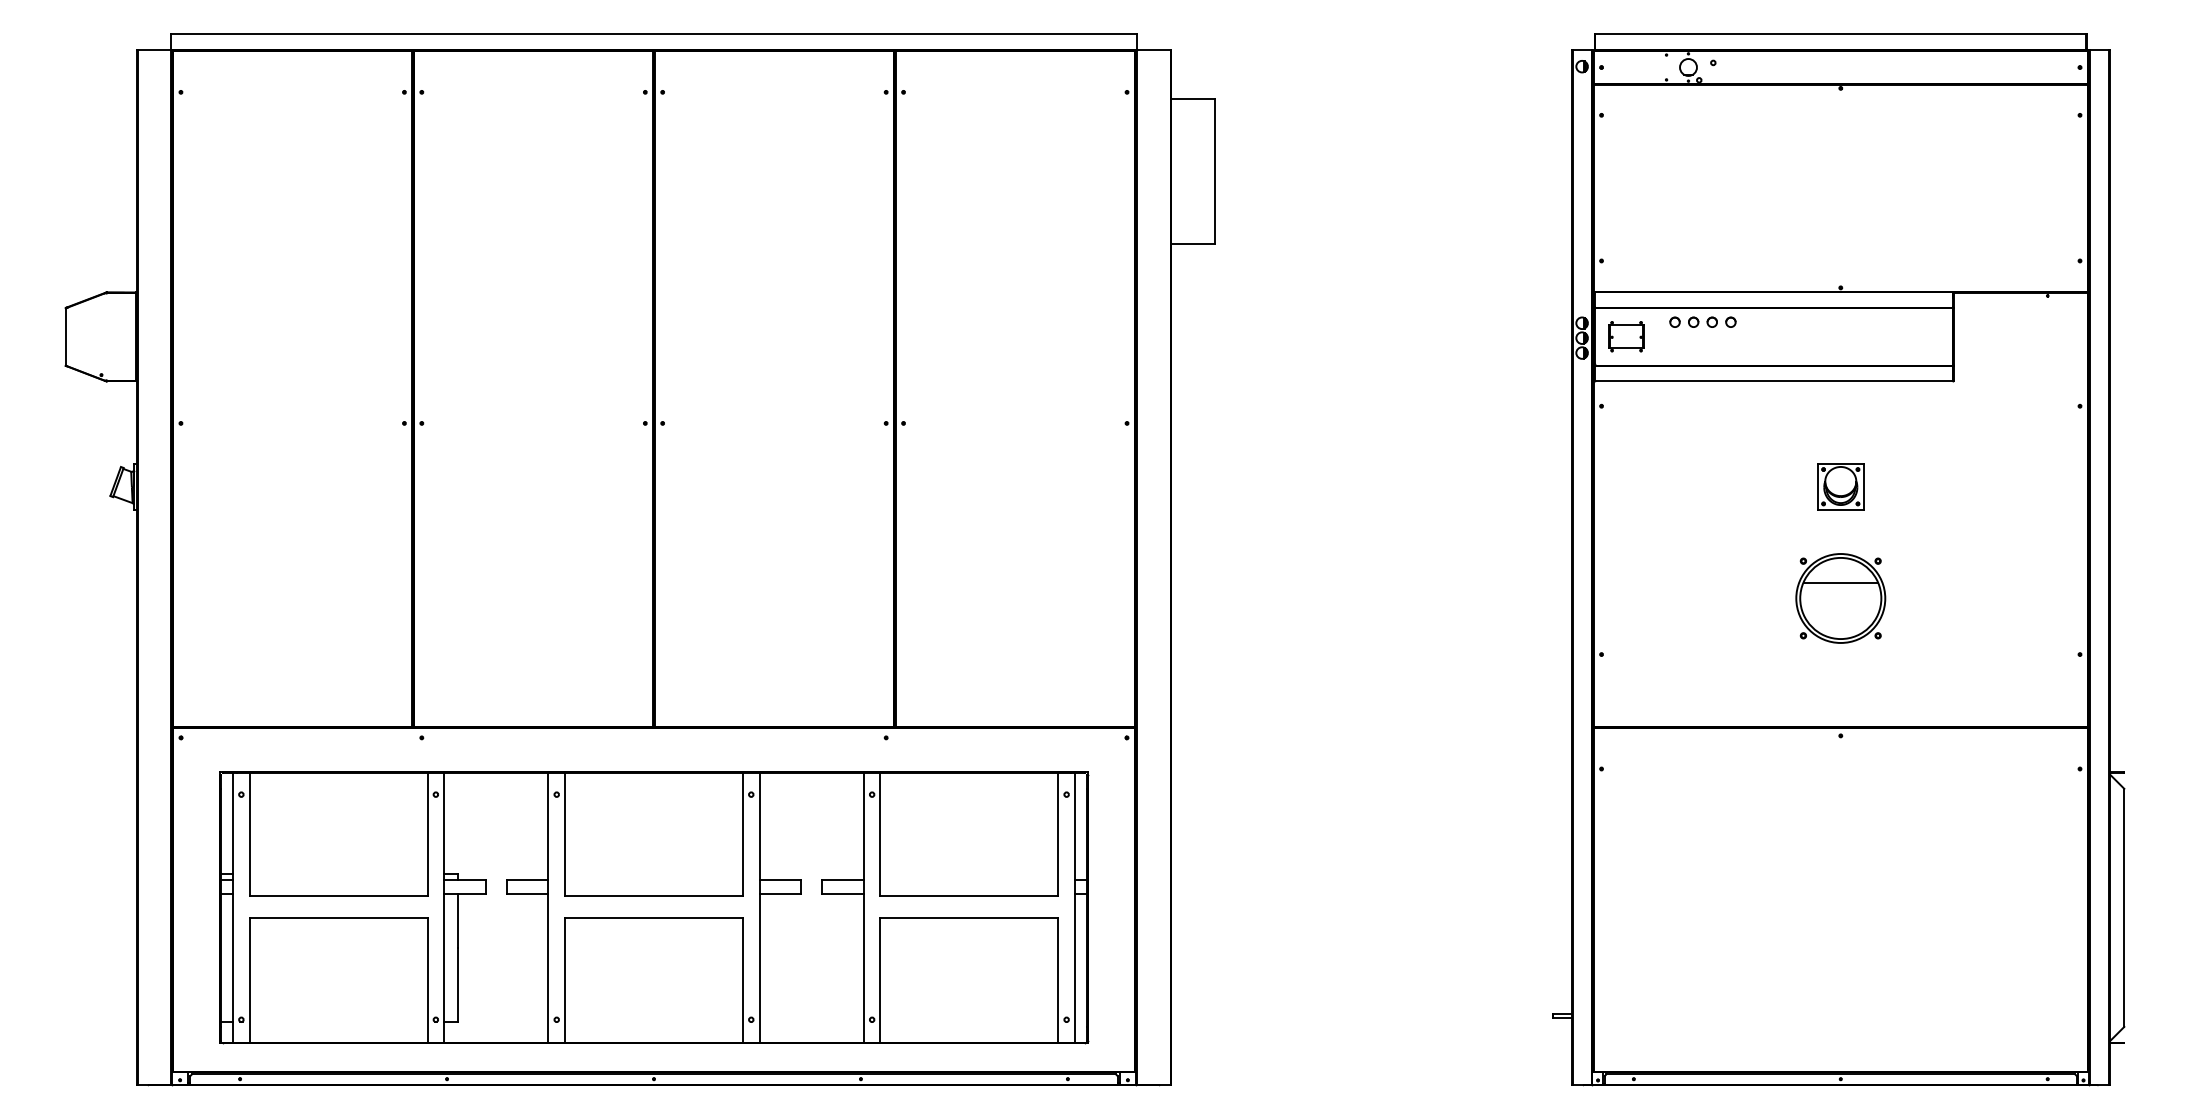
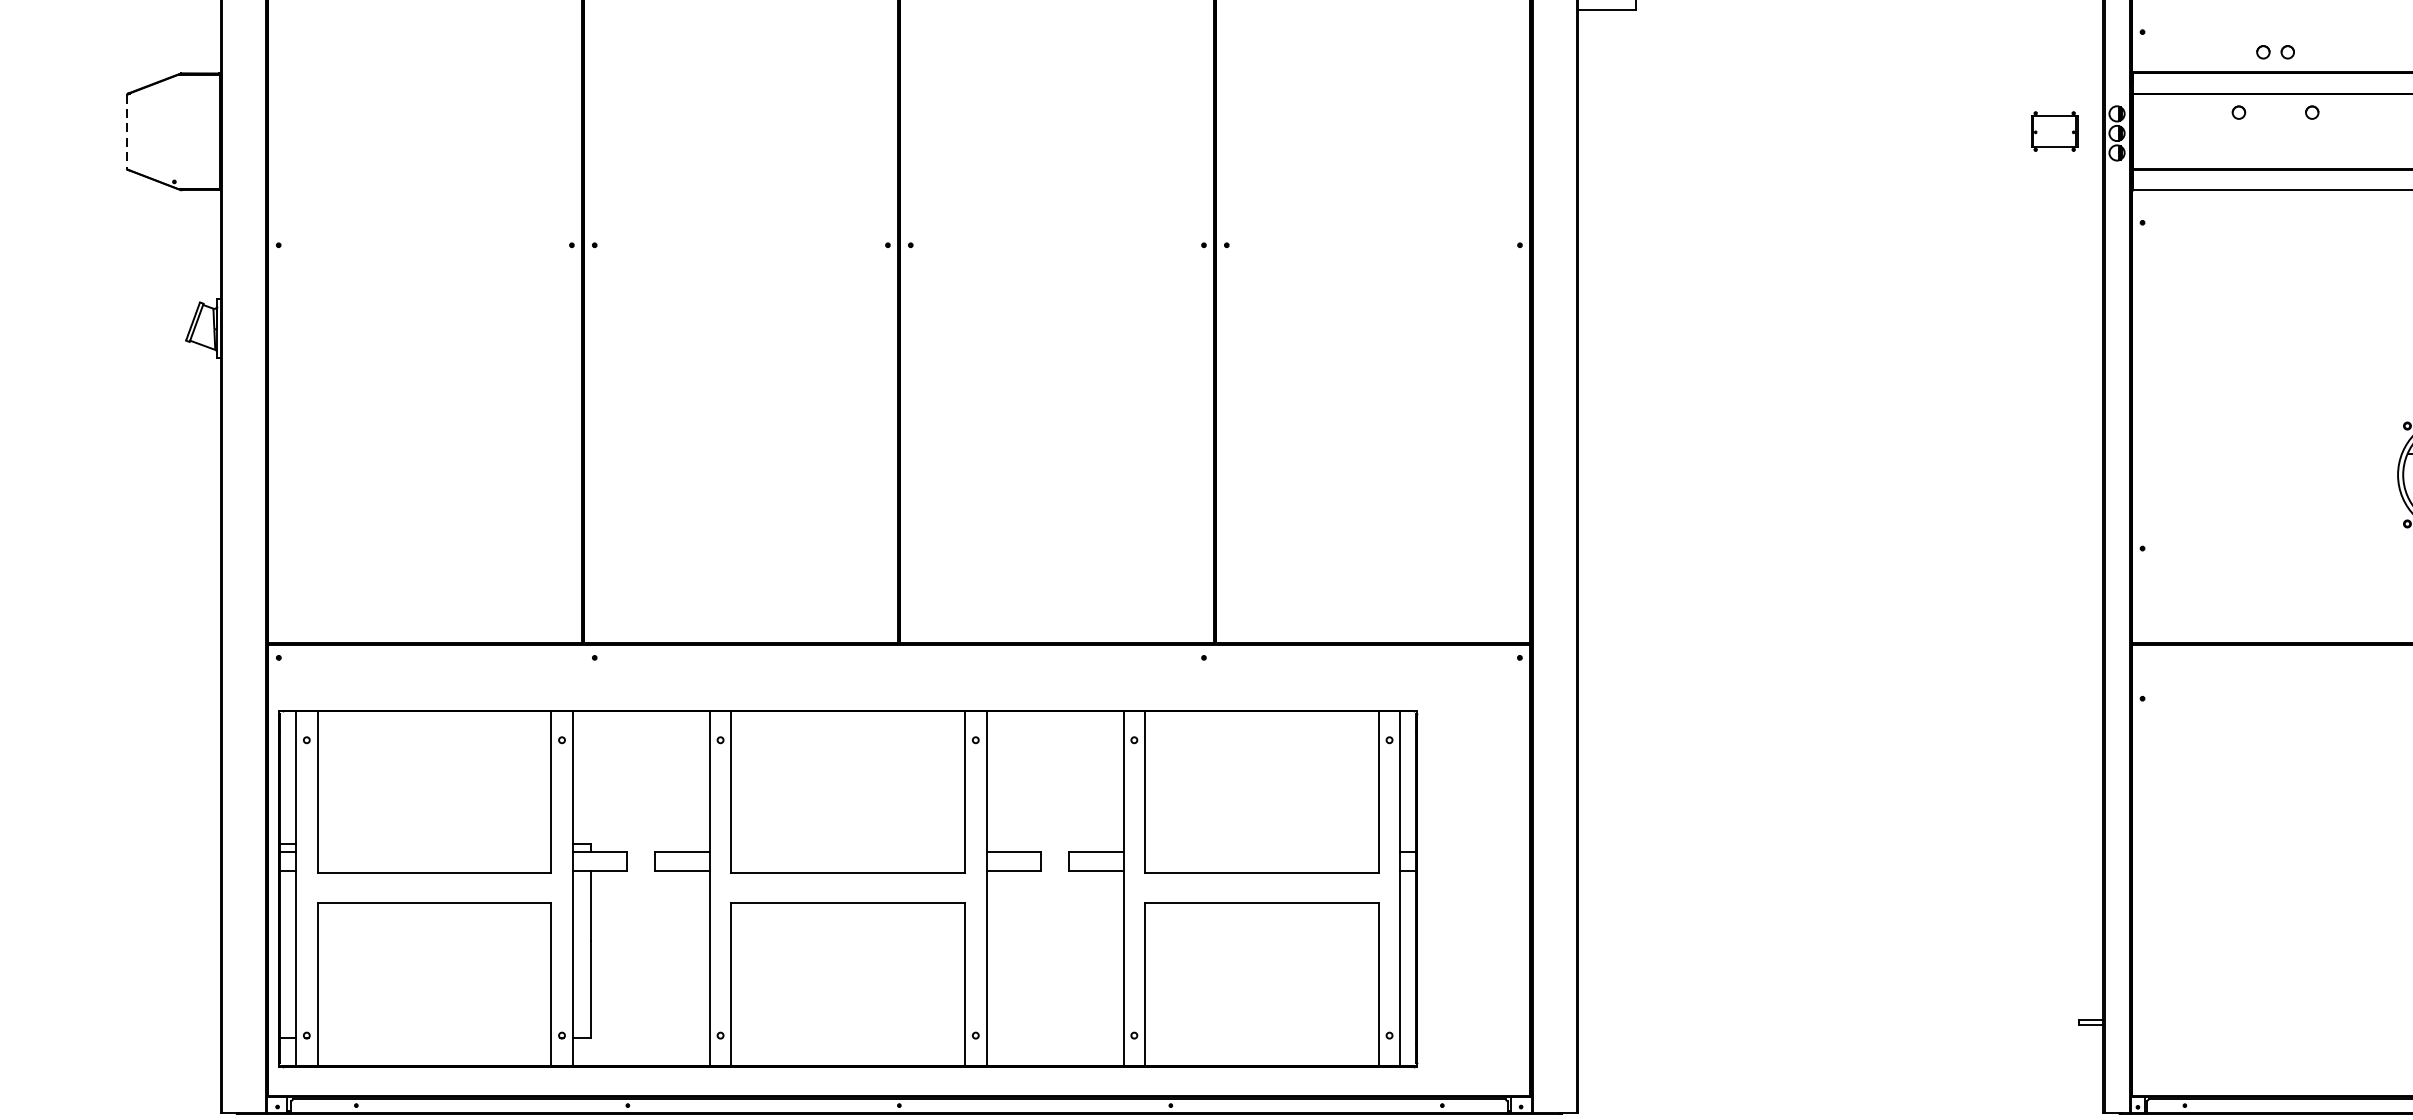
part: (1702, 321) -> (2274, 51), moved
part: (1626, 336) -> (2054, 131), moved
line: (65, 337) -> (127, 132), solid -> dashed
part: (654, 907) -> (848, 888), moved

